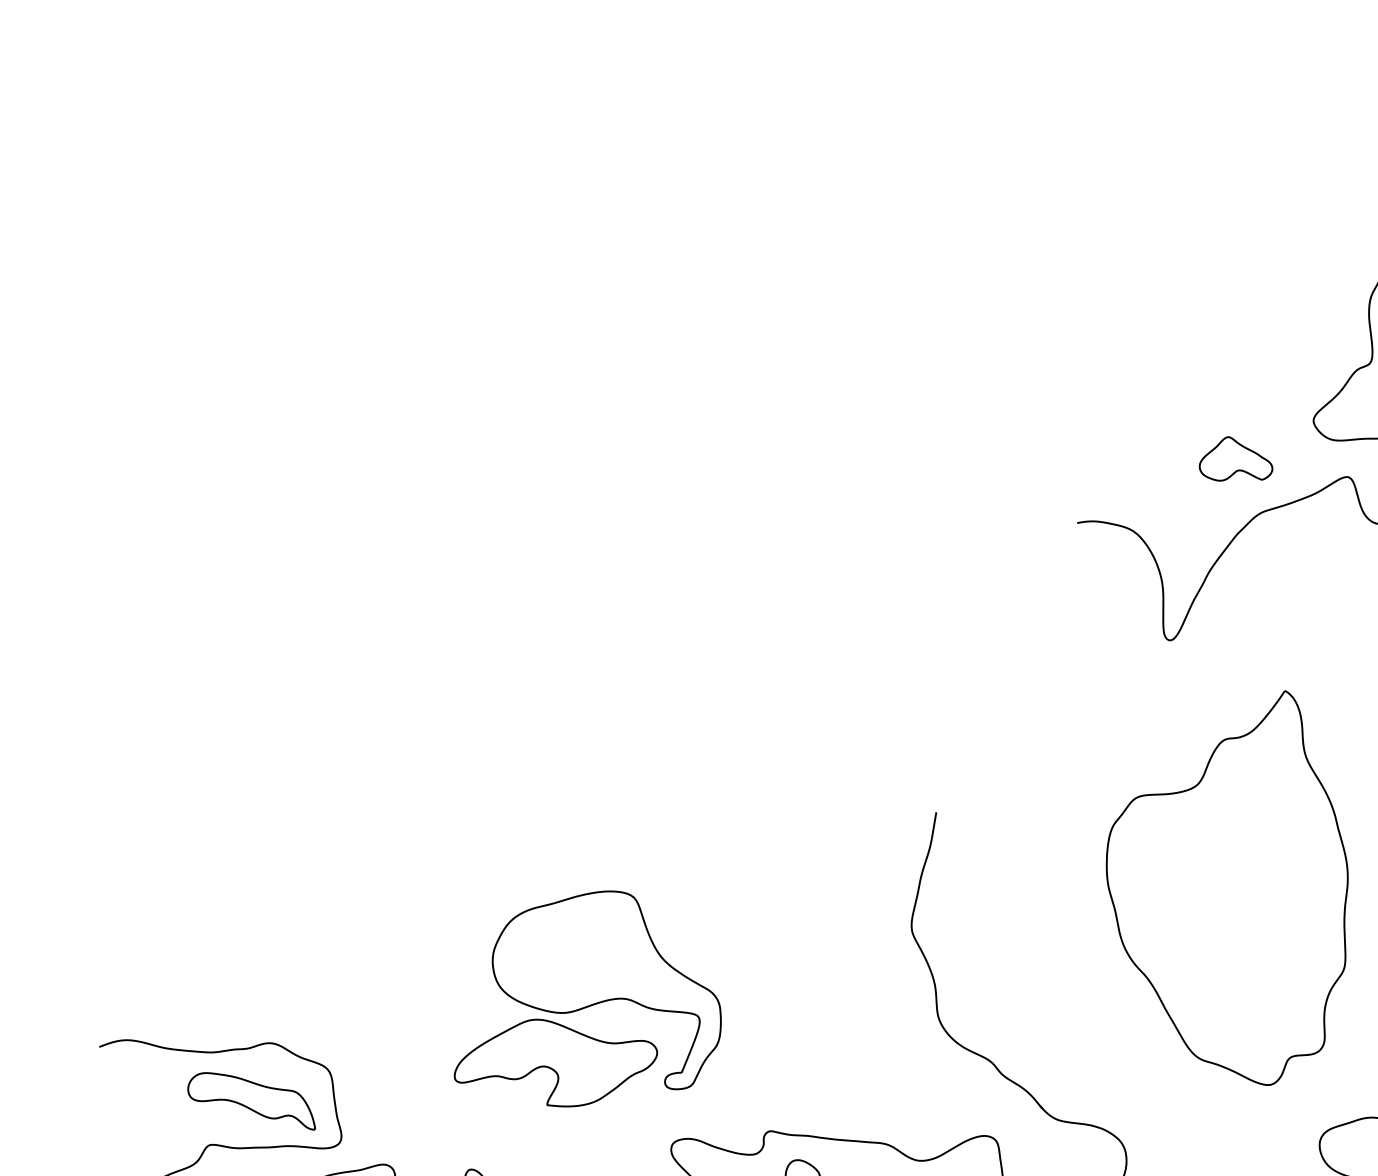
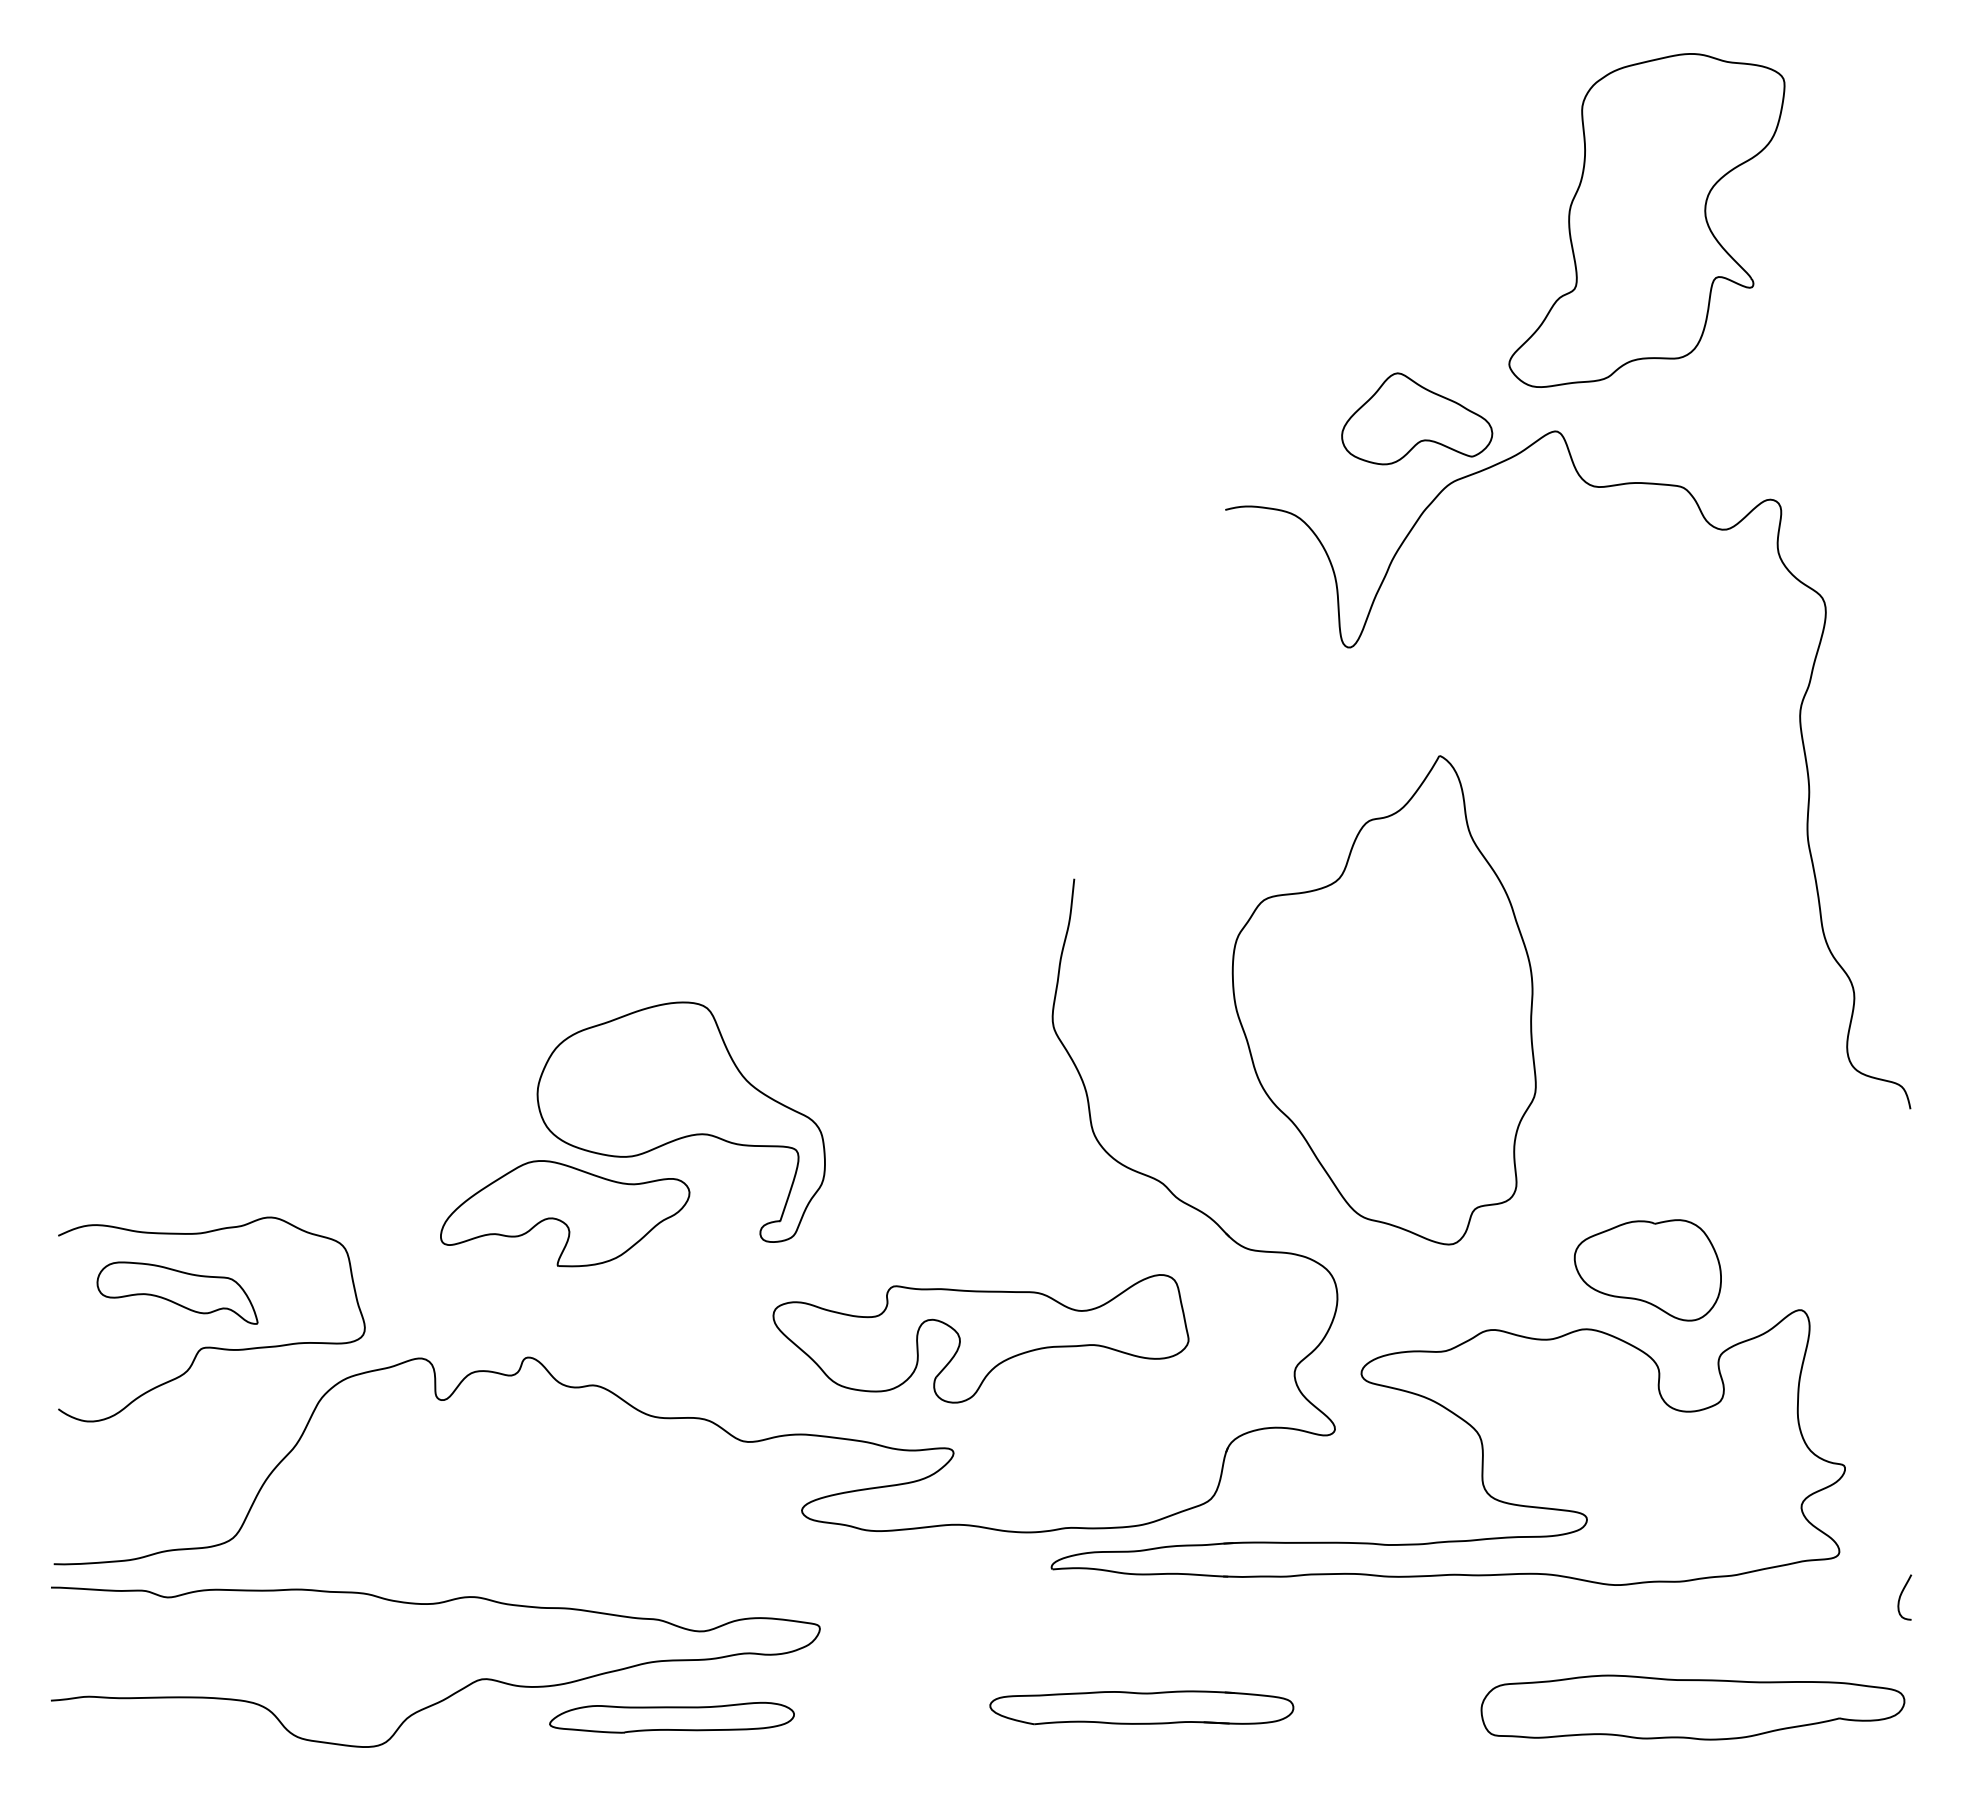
part: (1236, 459) -> (1417, 418), size x1.67
part: (1227, 885) -> (1383, 1000), moved
part: (556, 1063) -> (565, 1213), moved
part: (252, 1100) -> (177, 1292), moved

